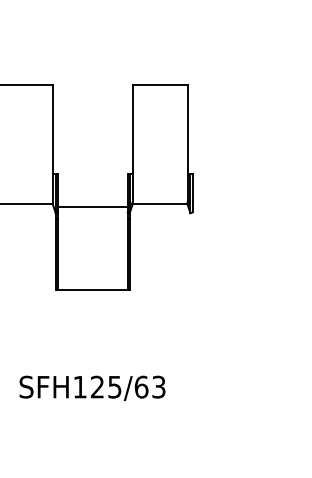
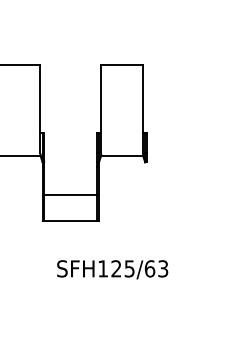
line: (92, 206) -> (70, 194), moved
text: (92, 388) -> (112, 269), moved

